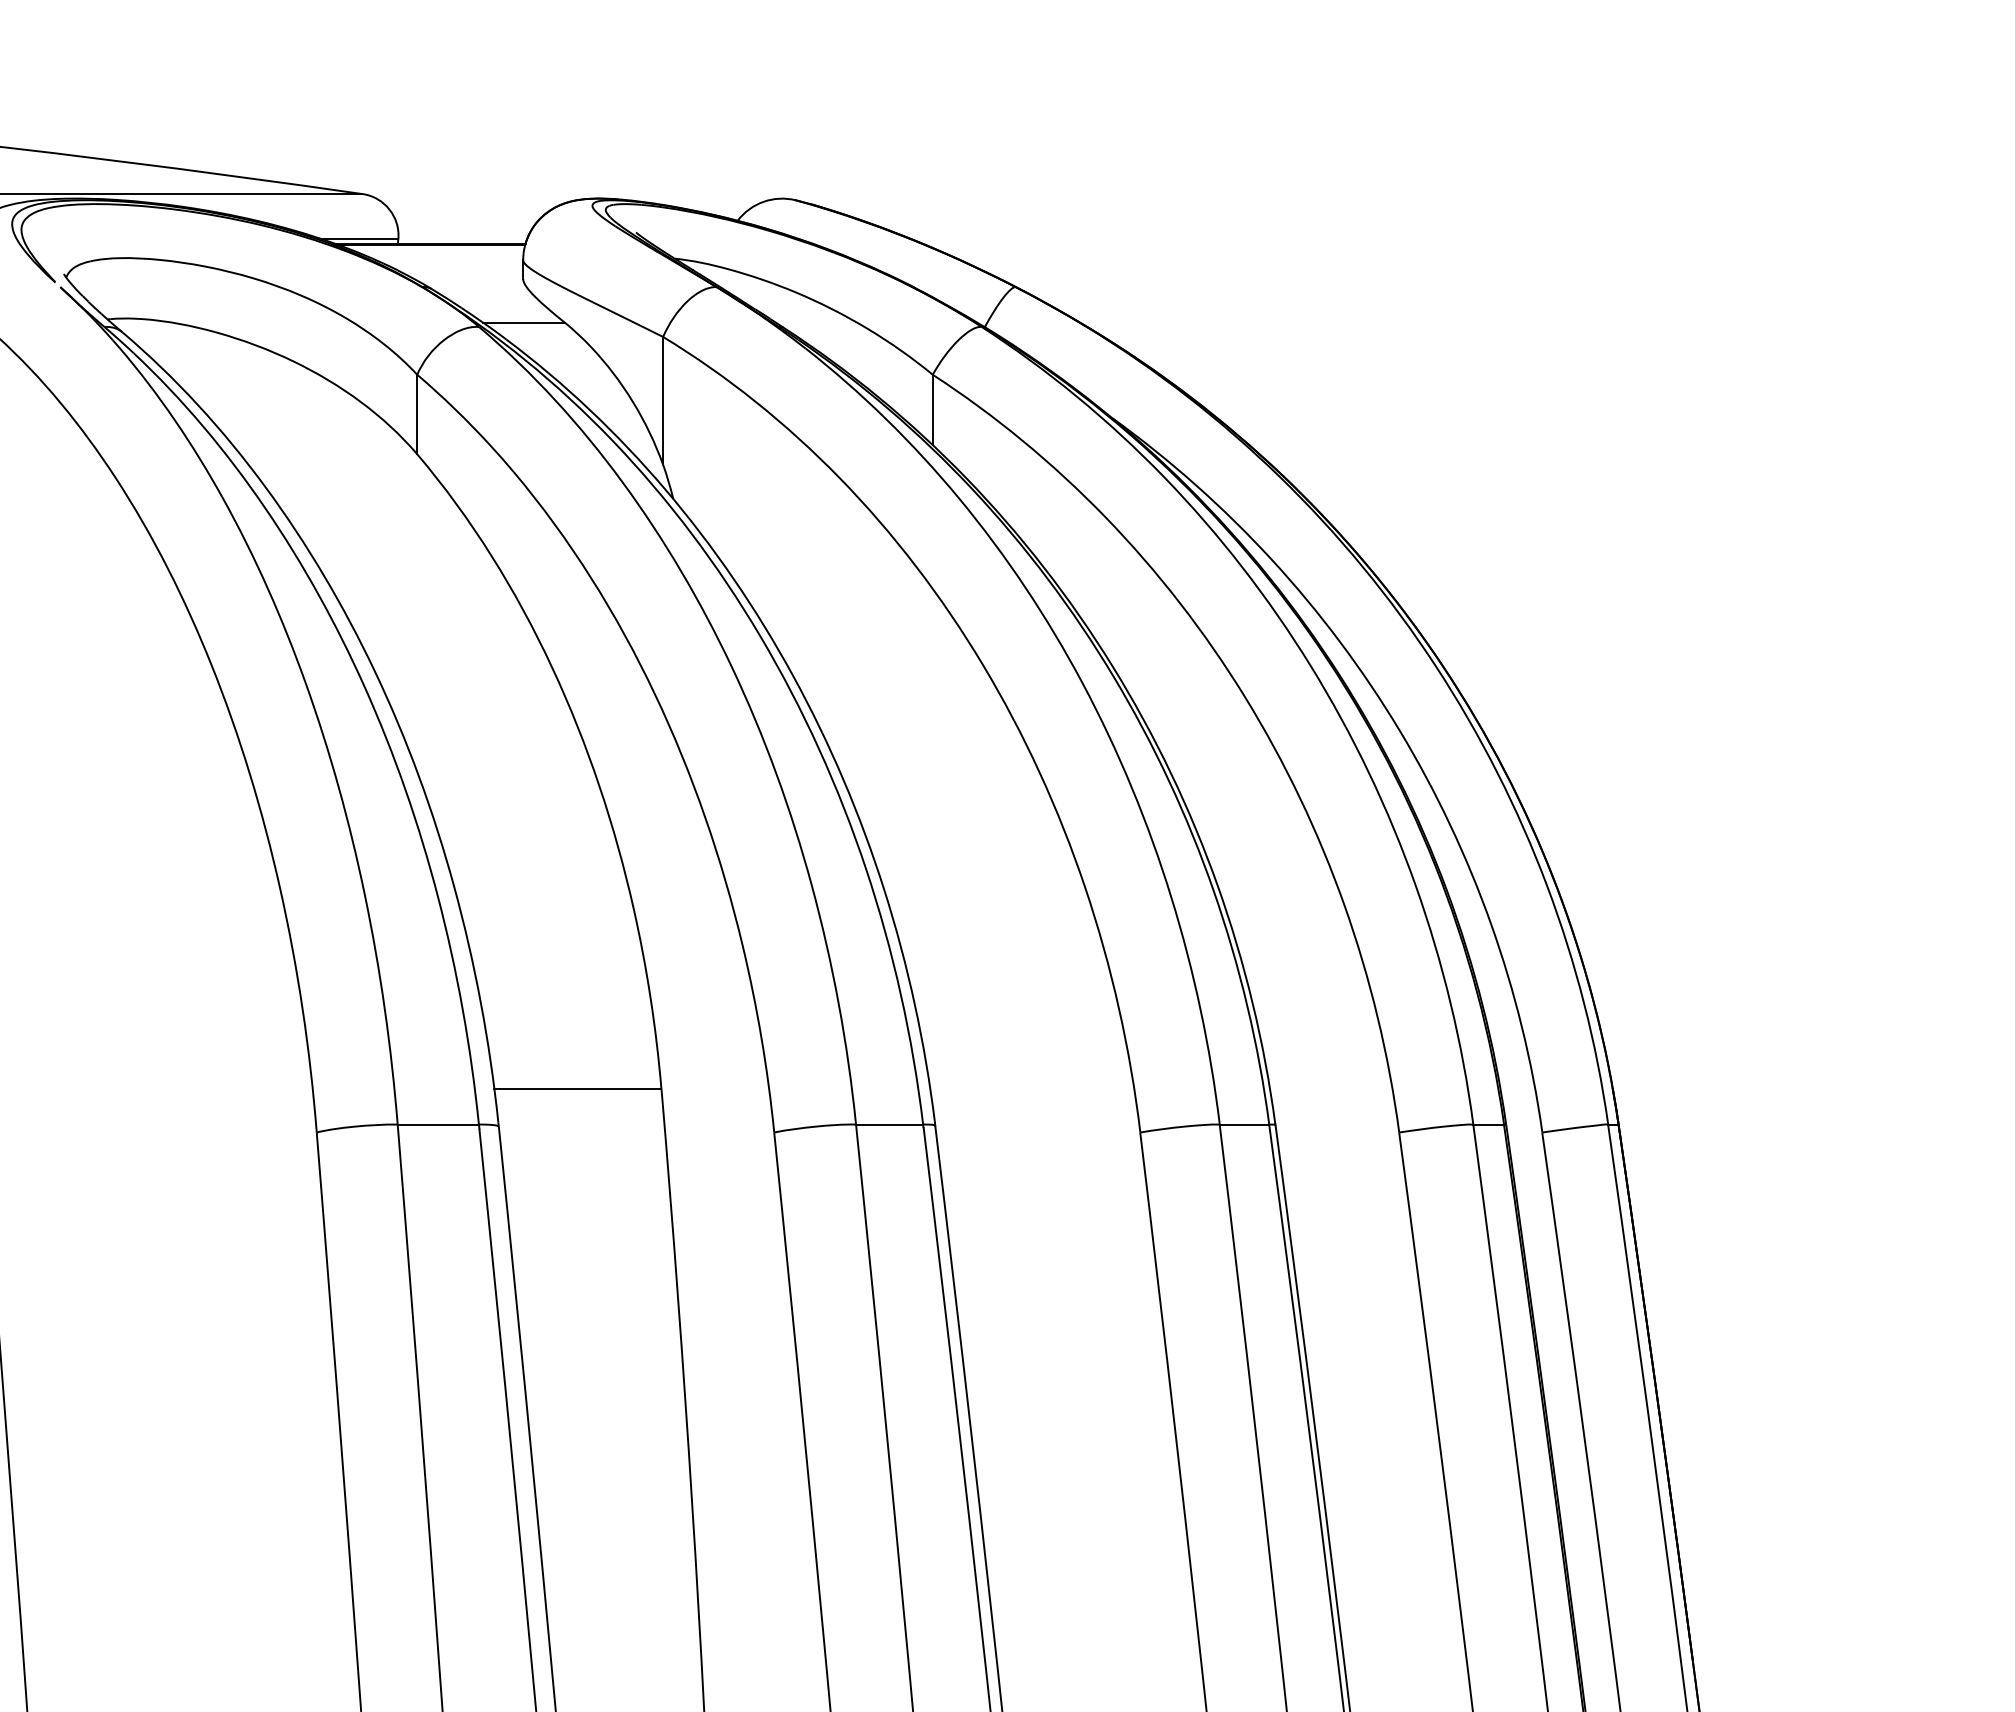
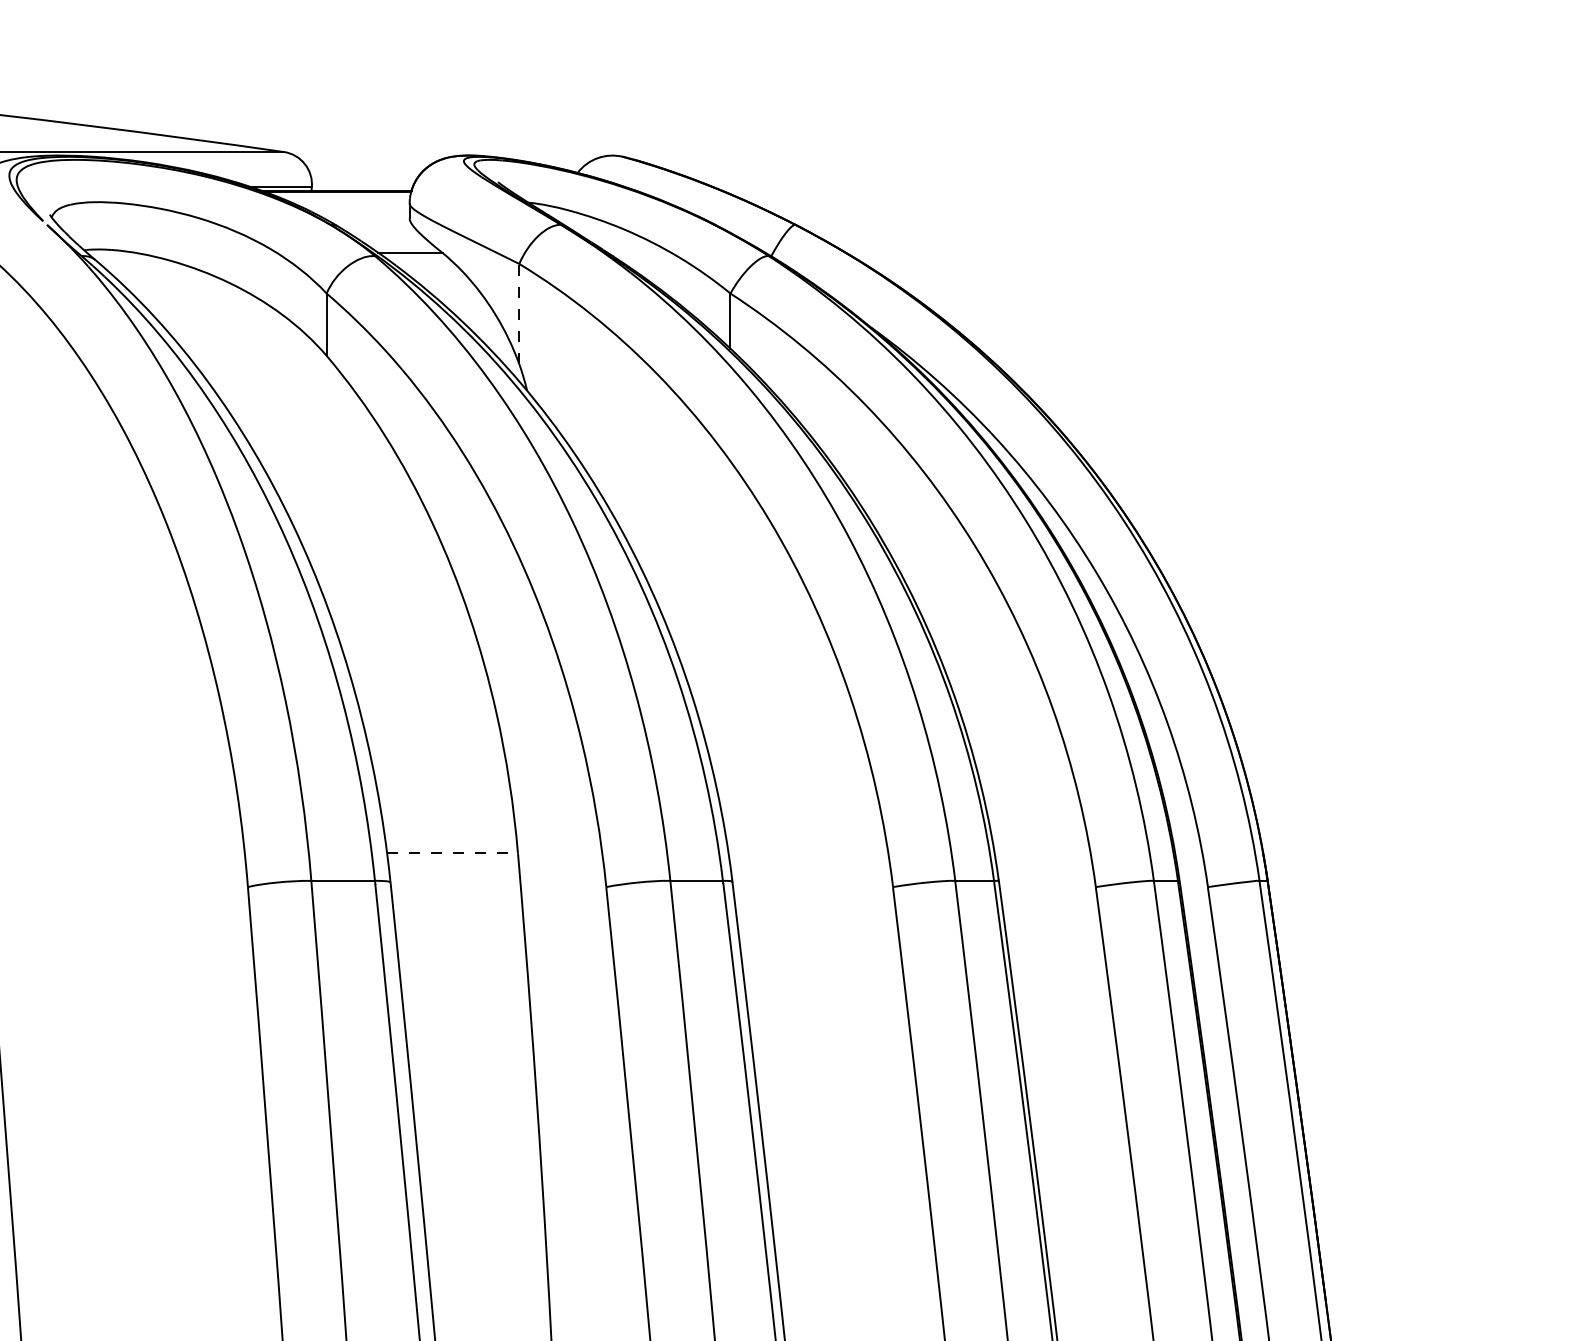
line: (663, 400) -> (519, 313), solid -> dashed
line: (577, 1089) -> (452, 853), solid -> dashed

